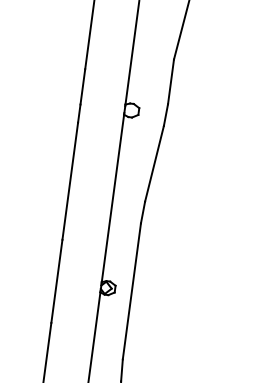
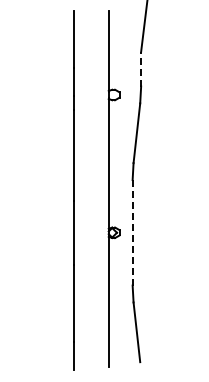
line: (171, 81) -> (141, 68), solid -> dashed
line: (131, 290) -> (132, 232), solid -> dashed

